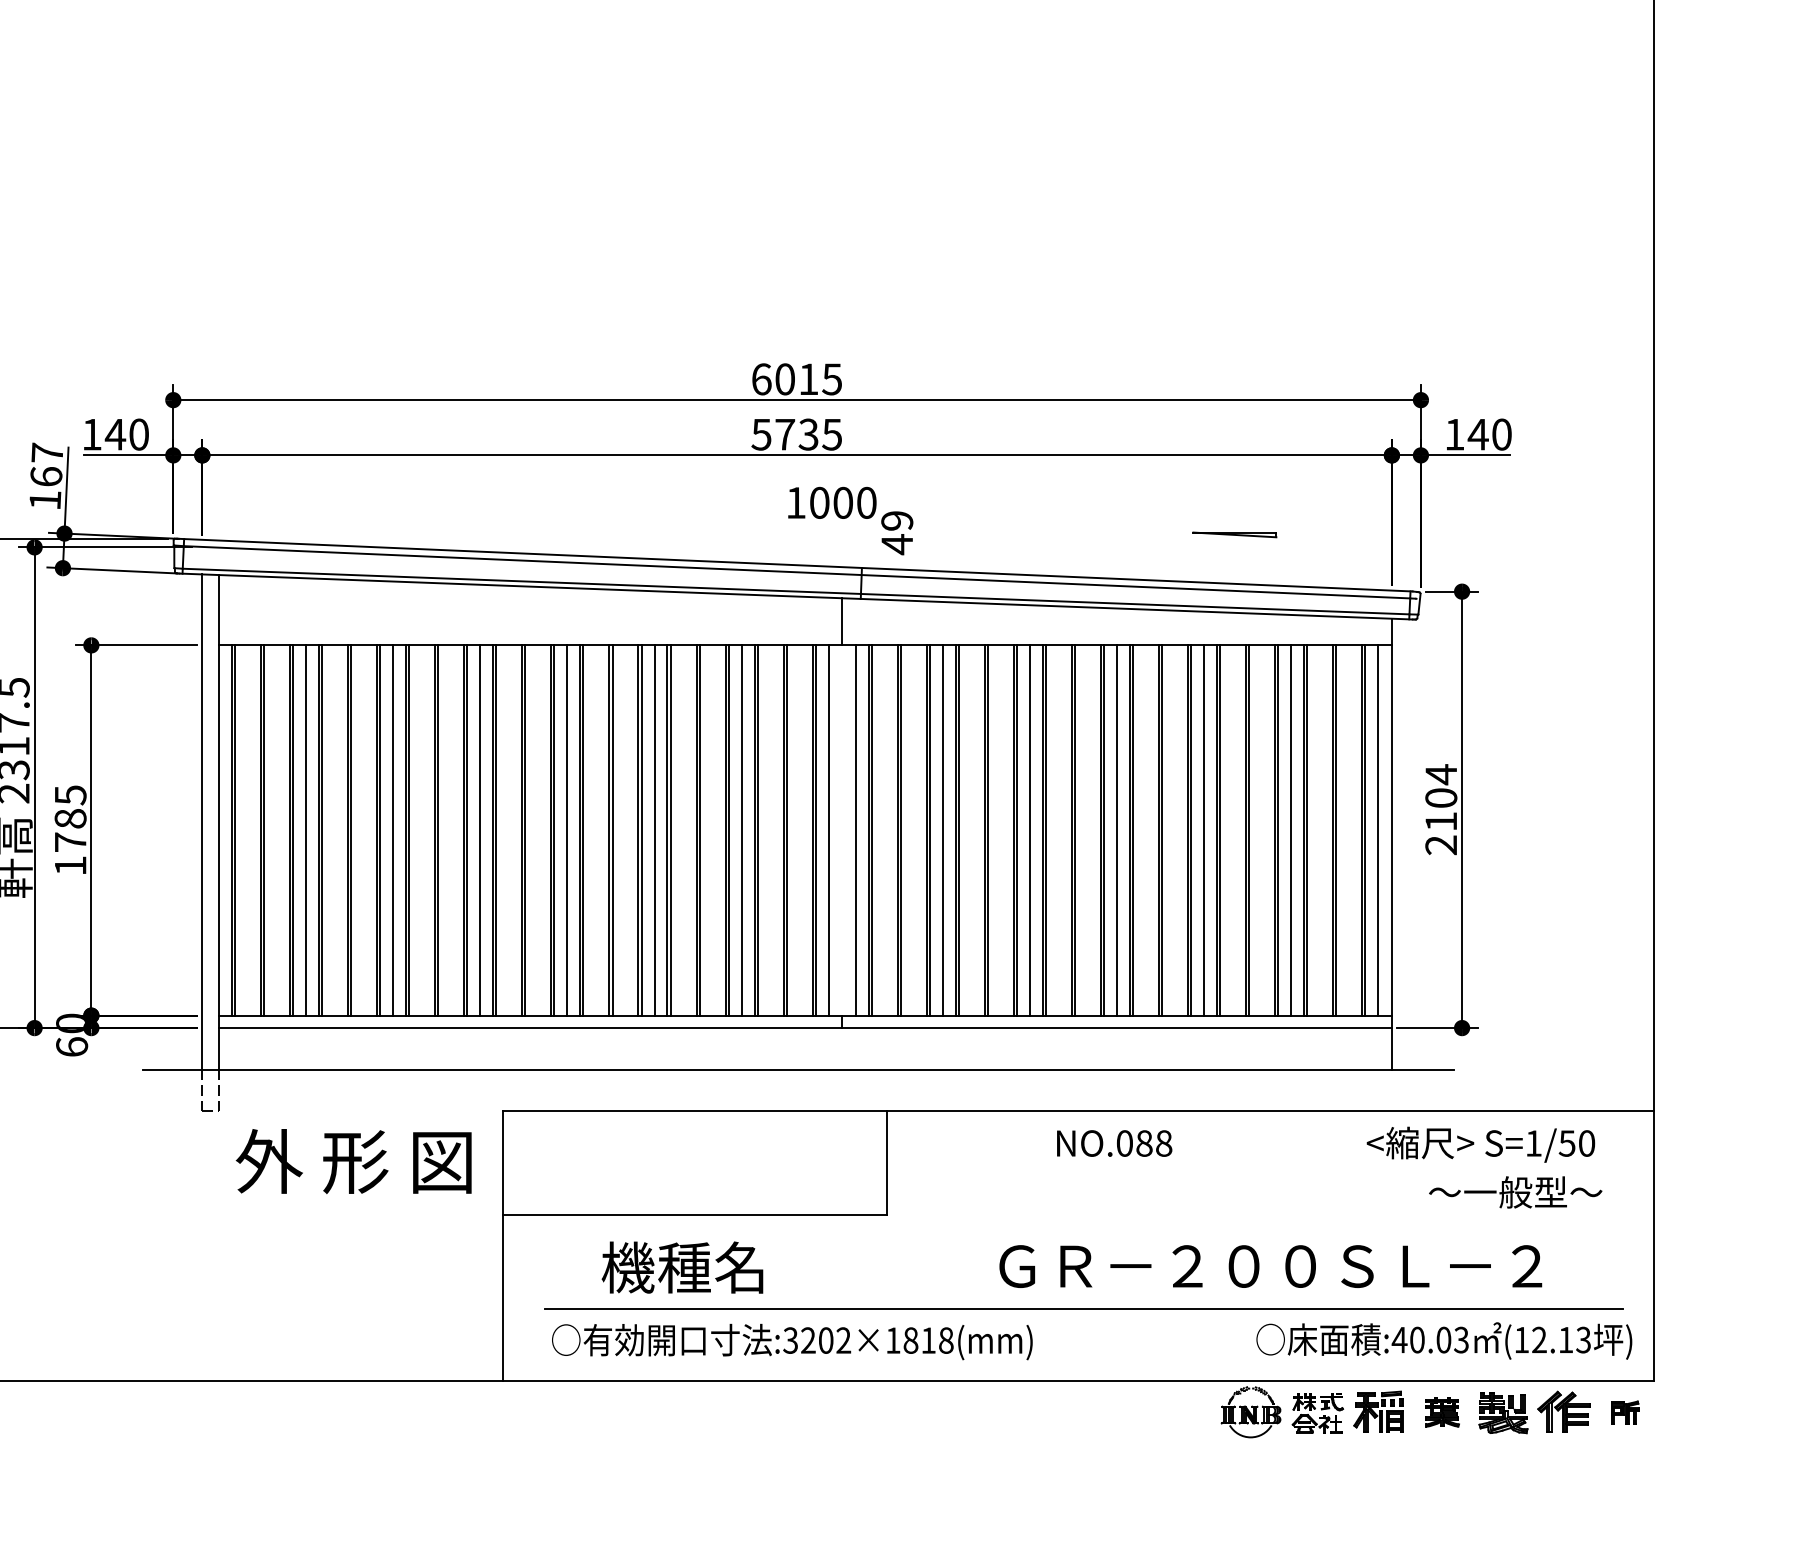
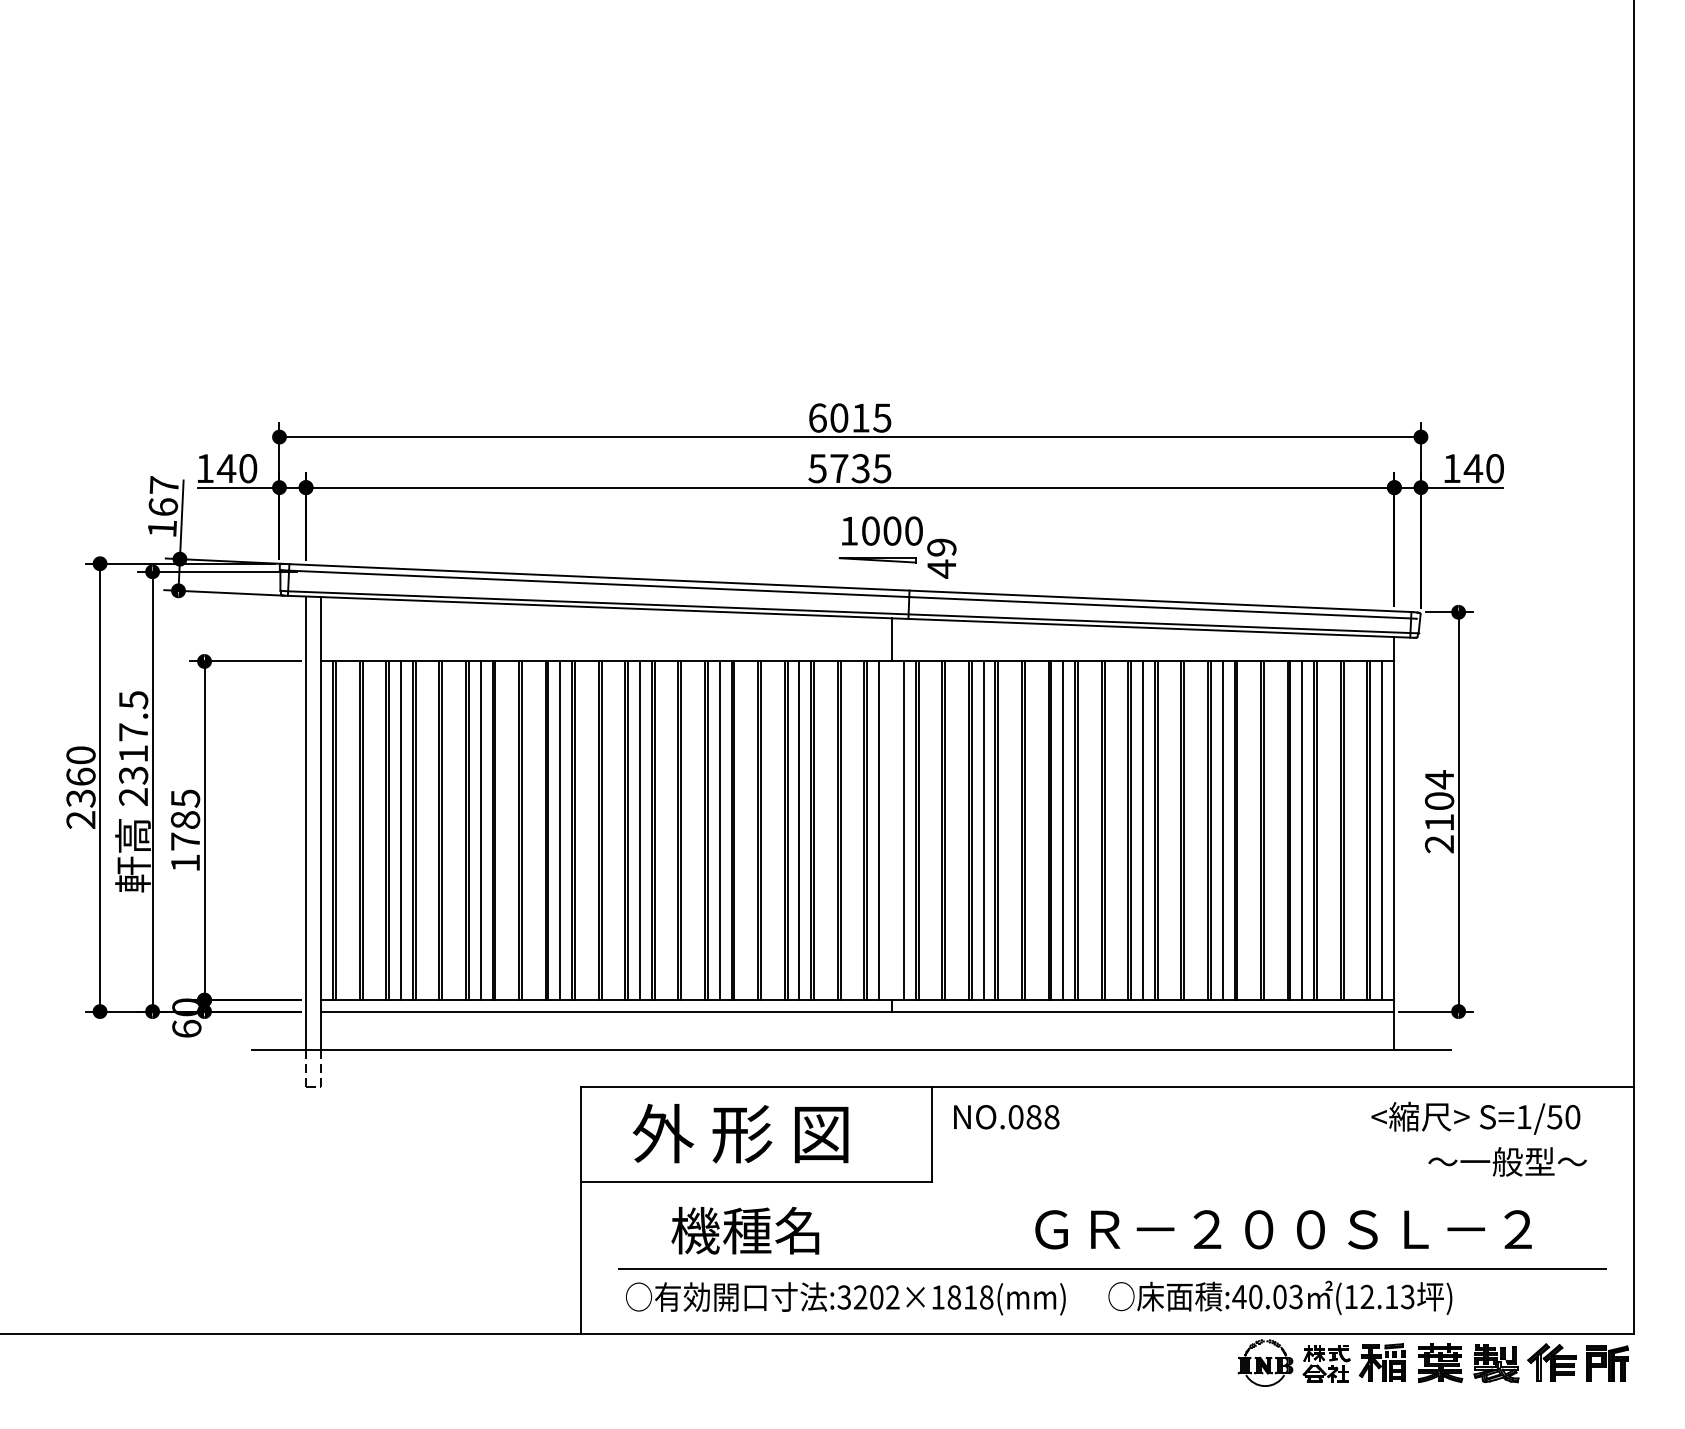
part: (1234, 535) -> (877, 560), moved
text: (1114, 1143) -> (1006, 1117), moved
text: (353, 1161) -> (740, 1133), moved
text: (1444, 1340) -> (1280, 1297), moved
part: (1442, 1411) -> (1440, 1362), size x1.43
part: (1624, 1412) -> (1607, 1363), size x1.67

